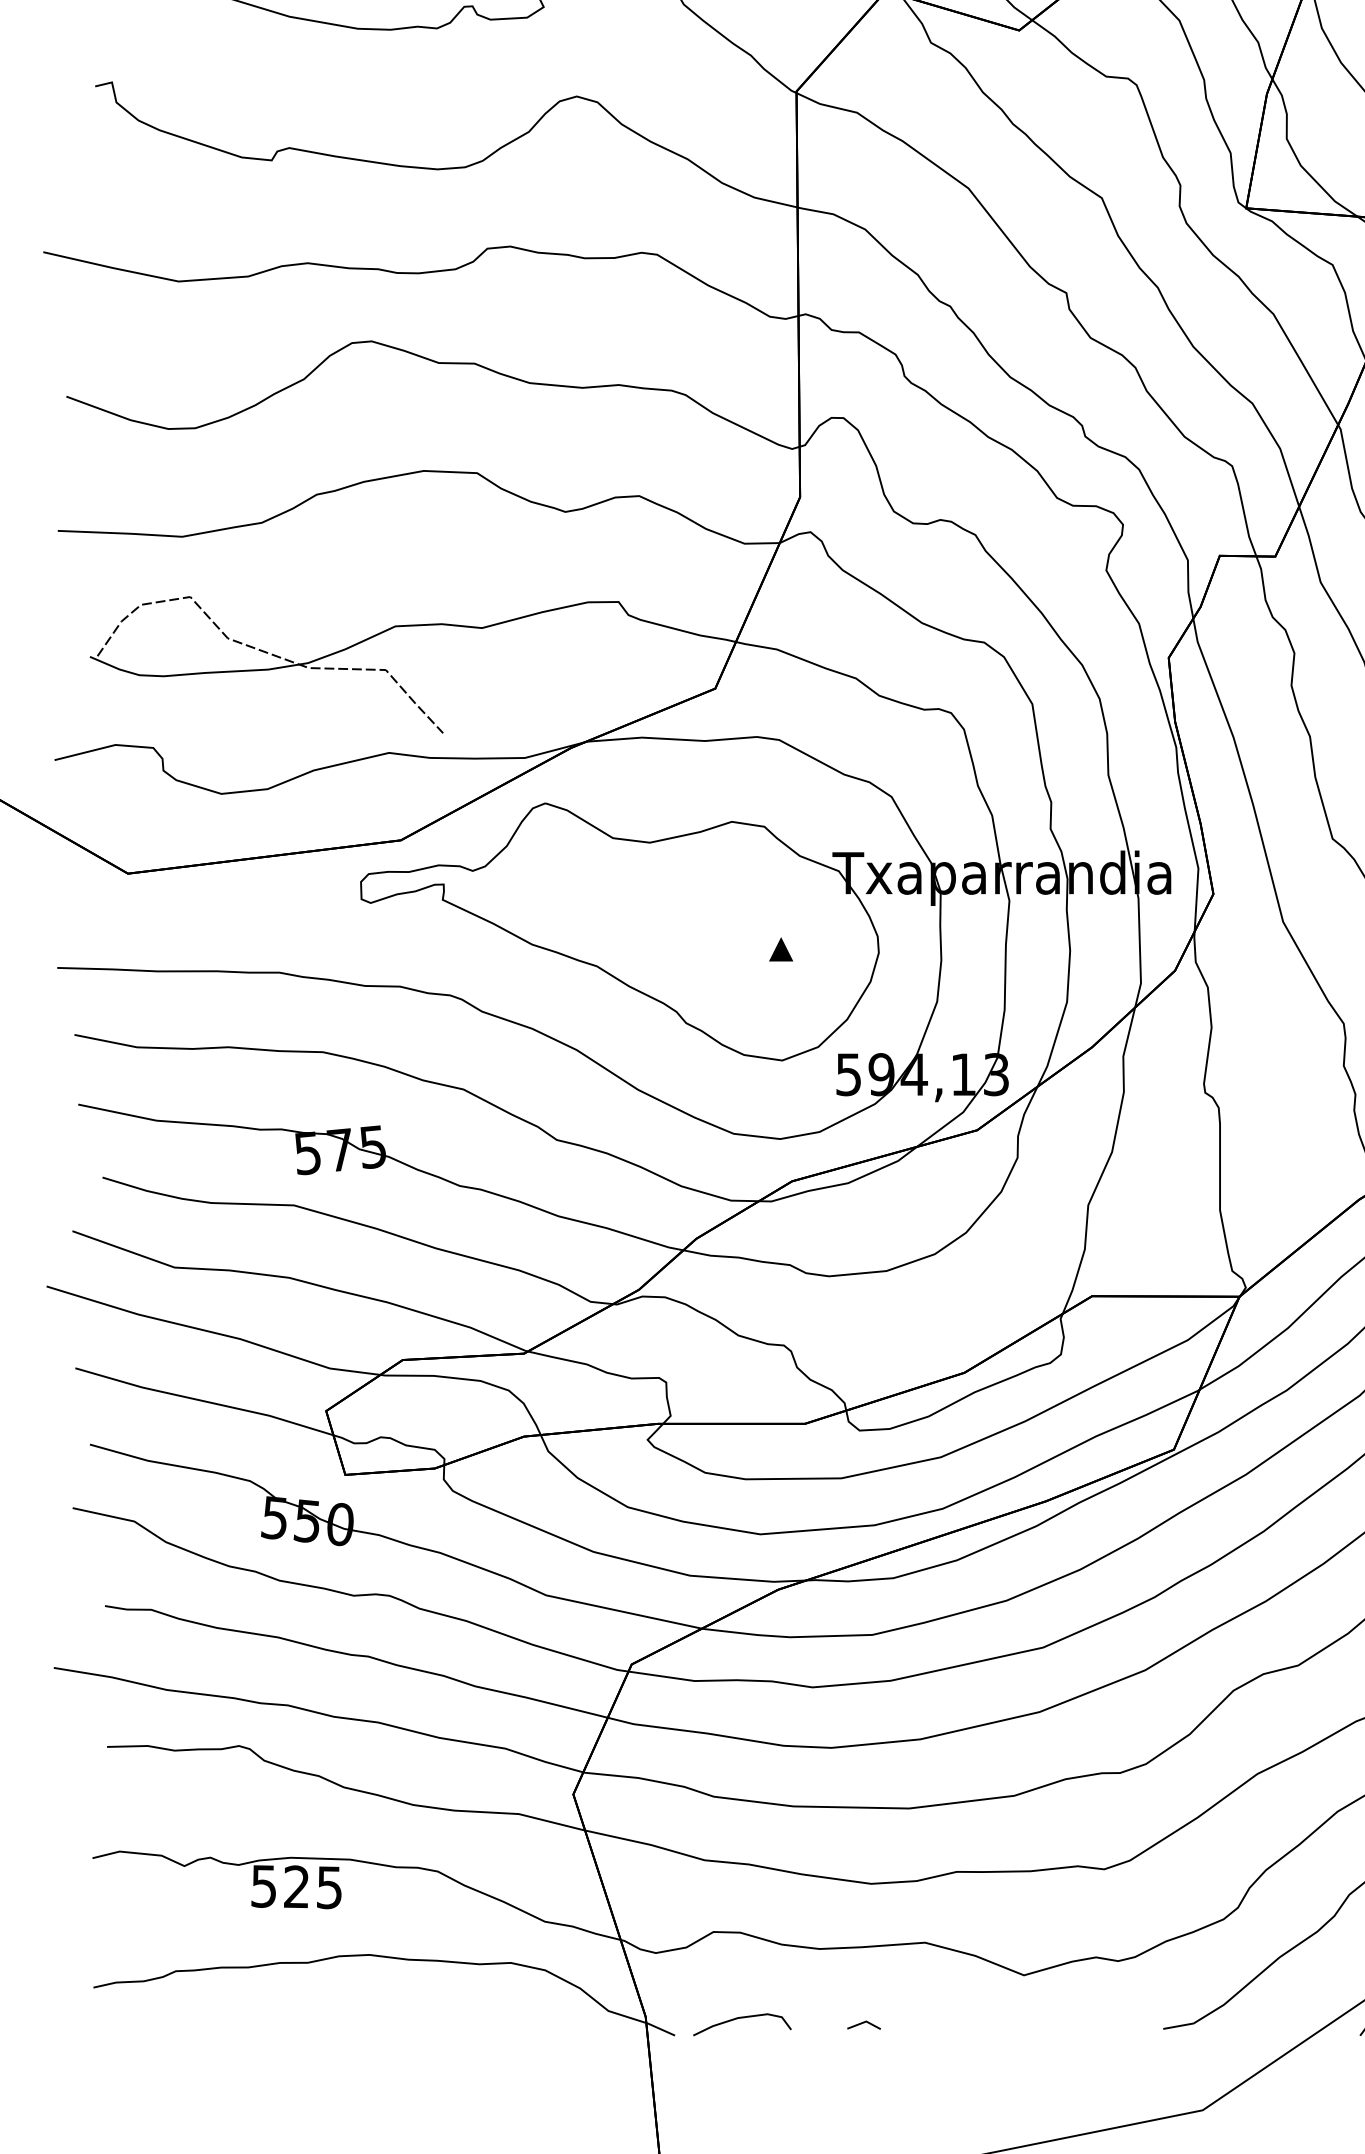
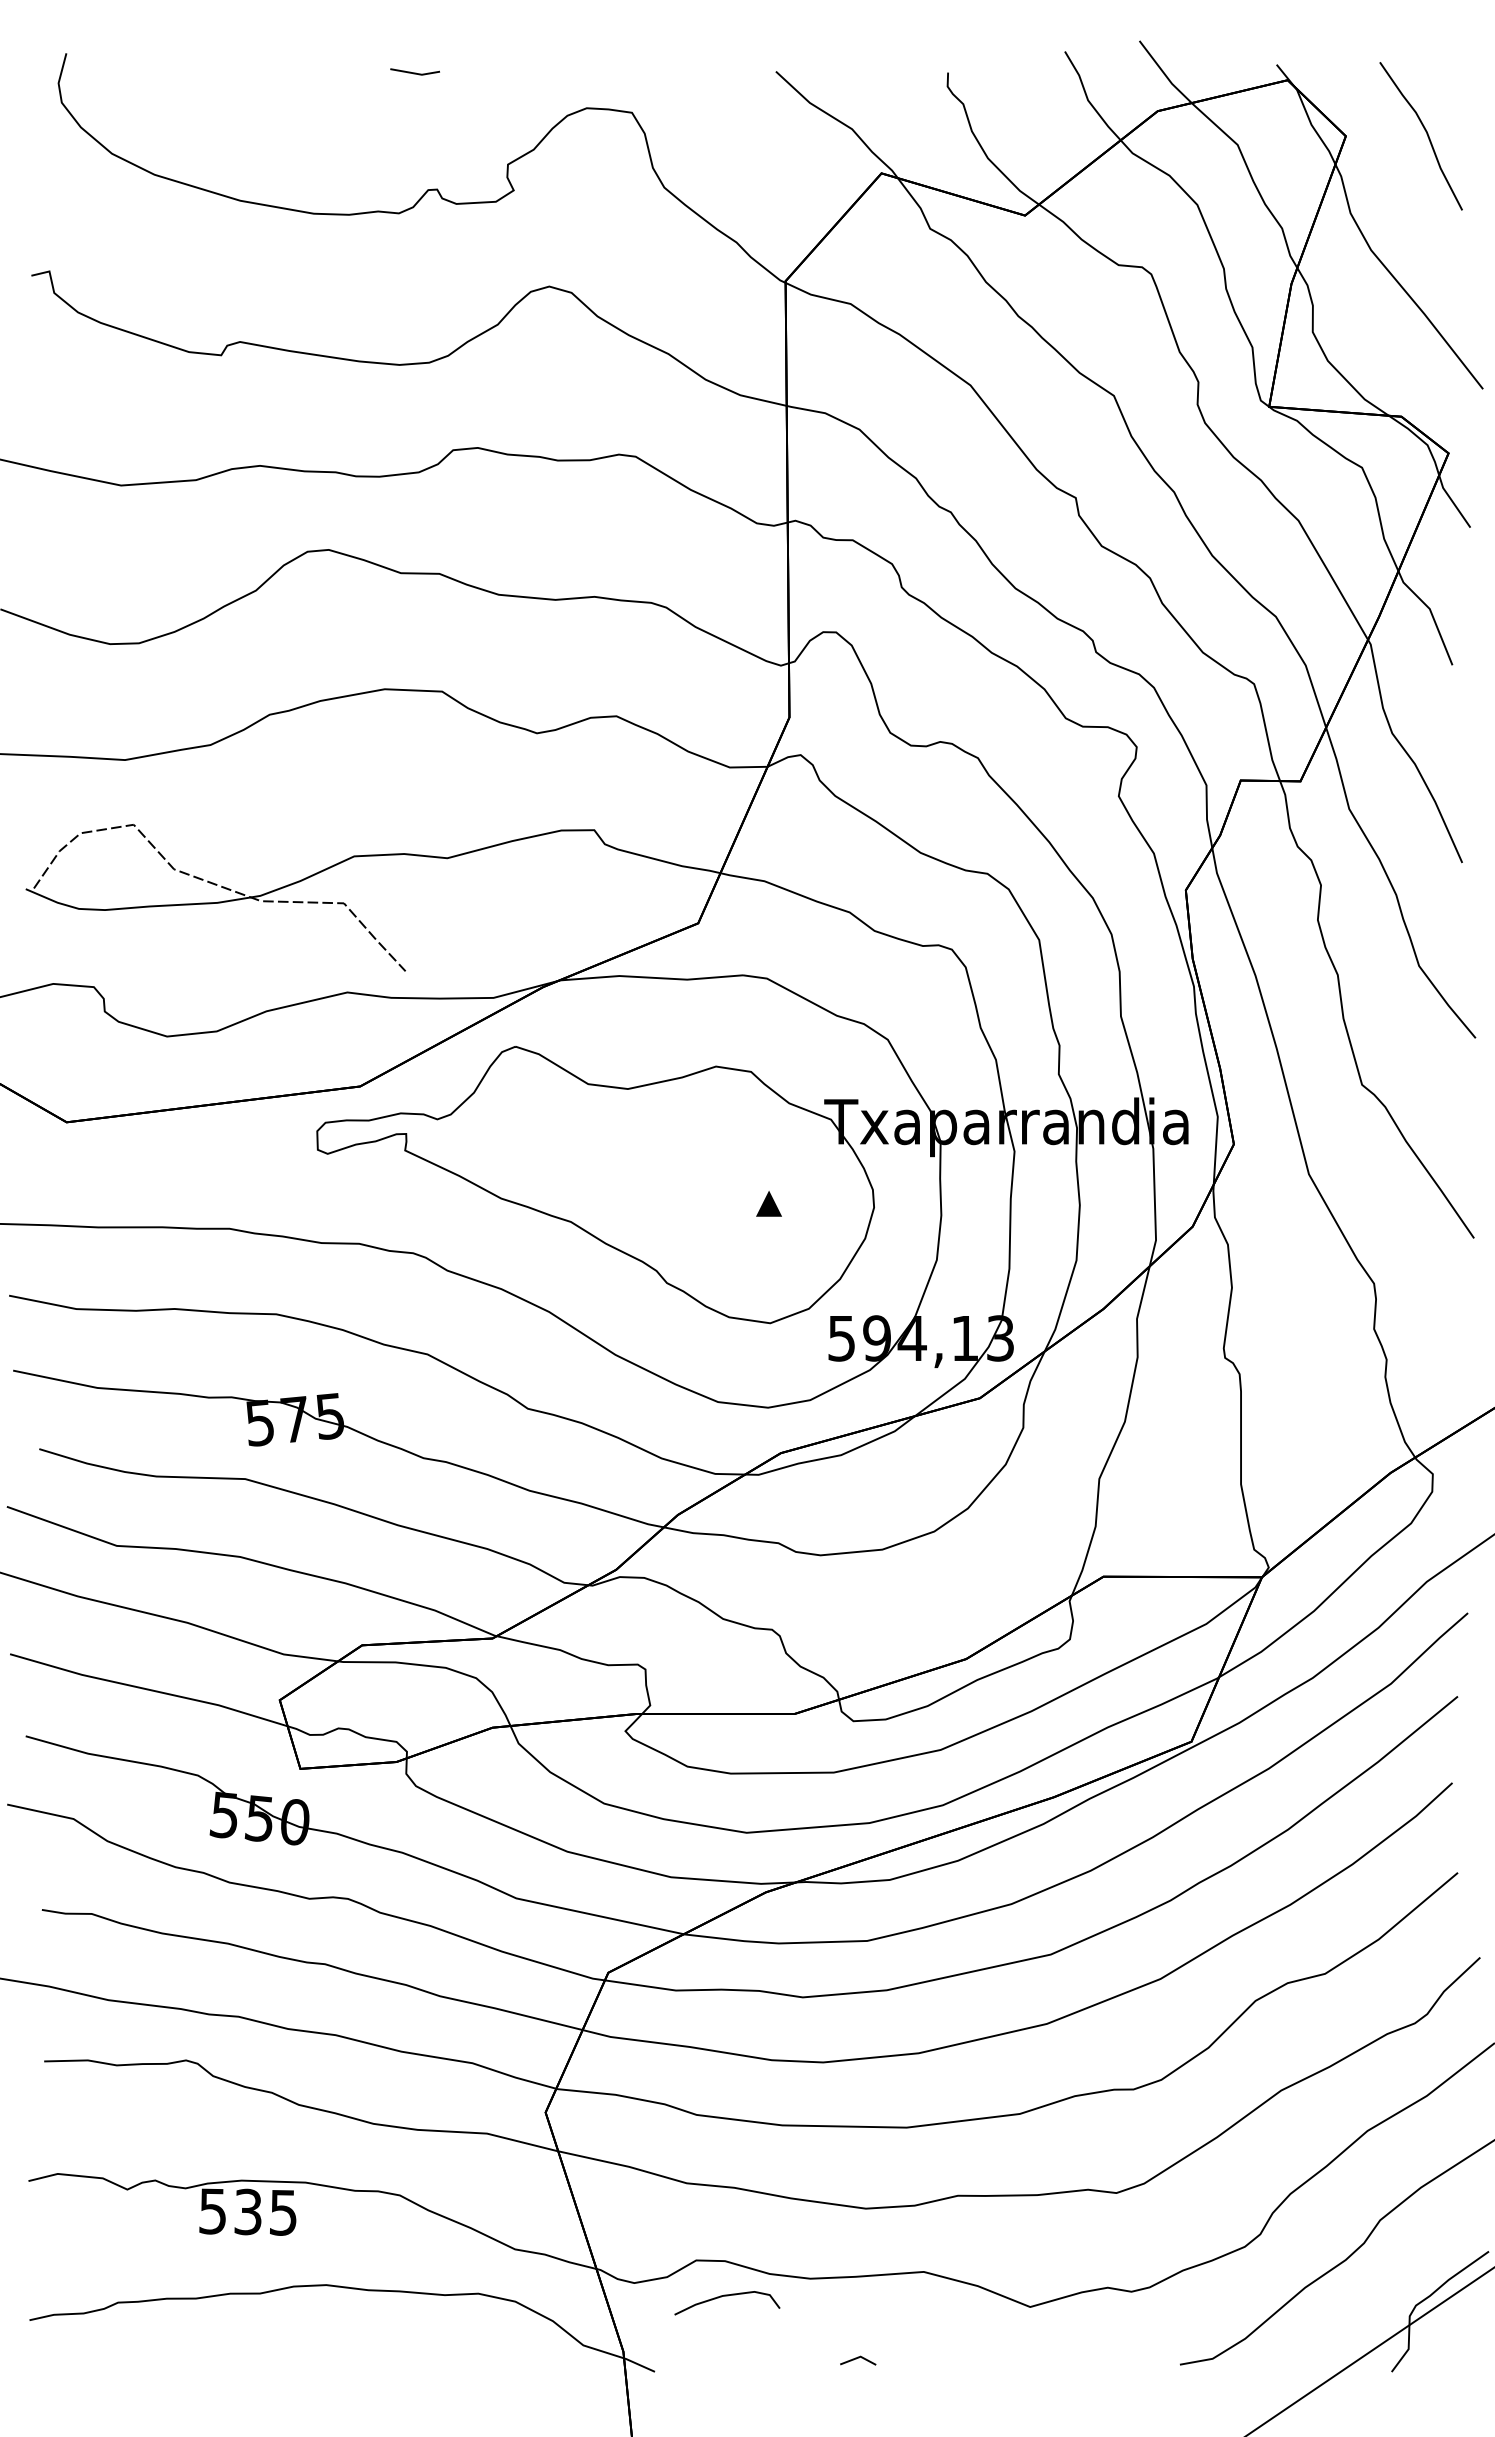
text: (296, 1887) -> (247, 2212), 525 -> 535
curve: (742, 2018) -> (727, 2296), moved

